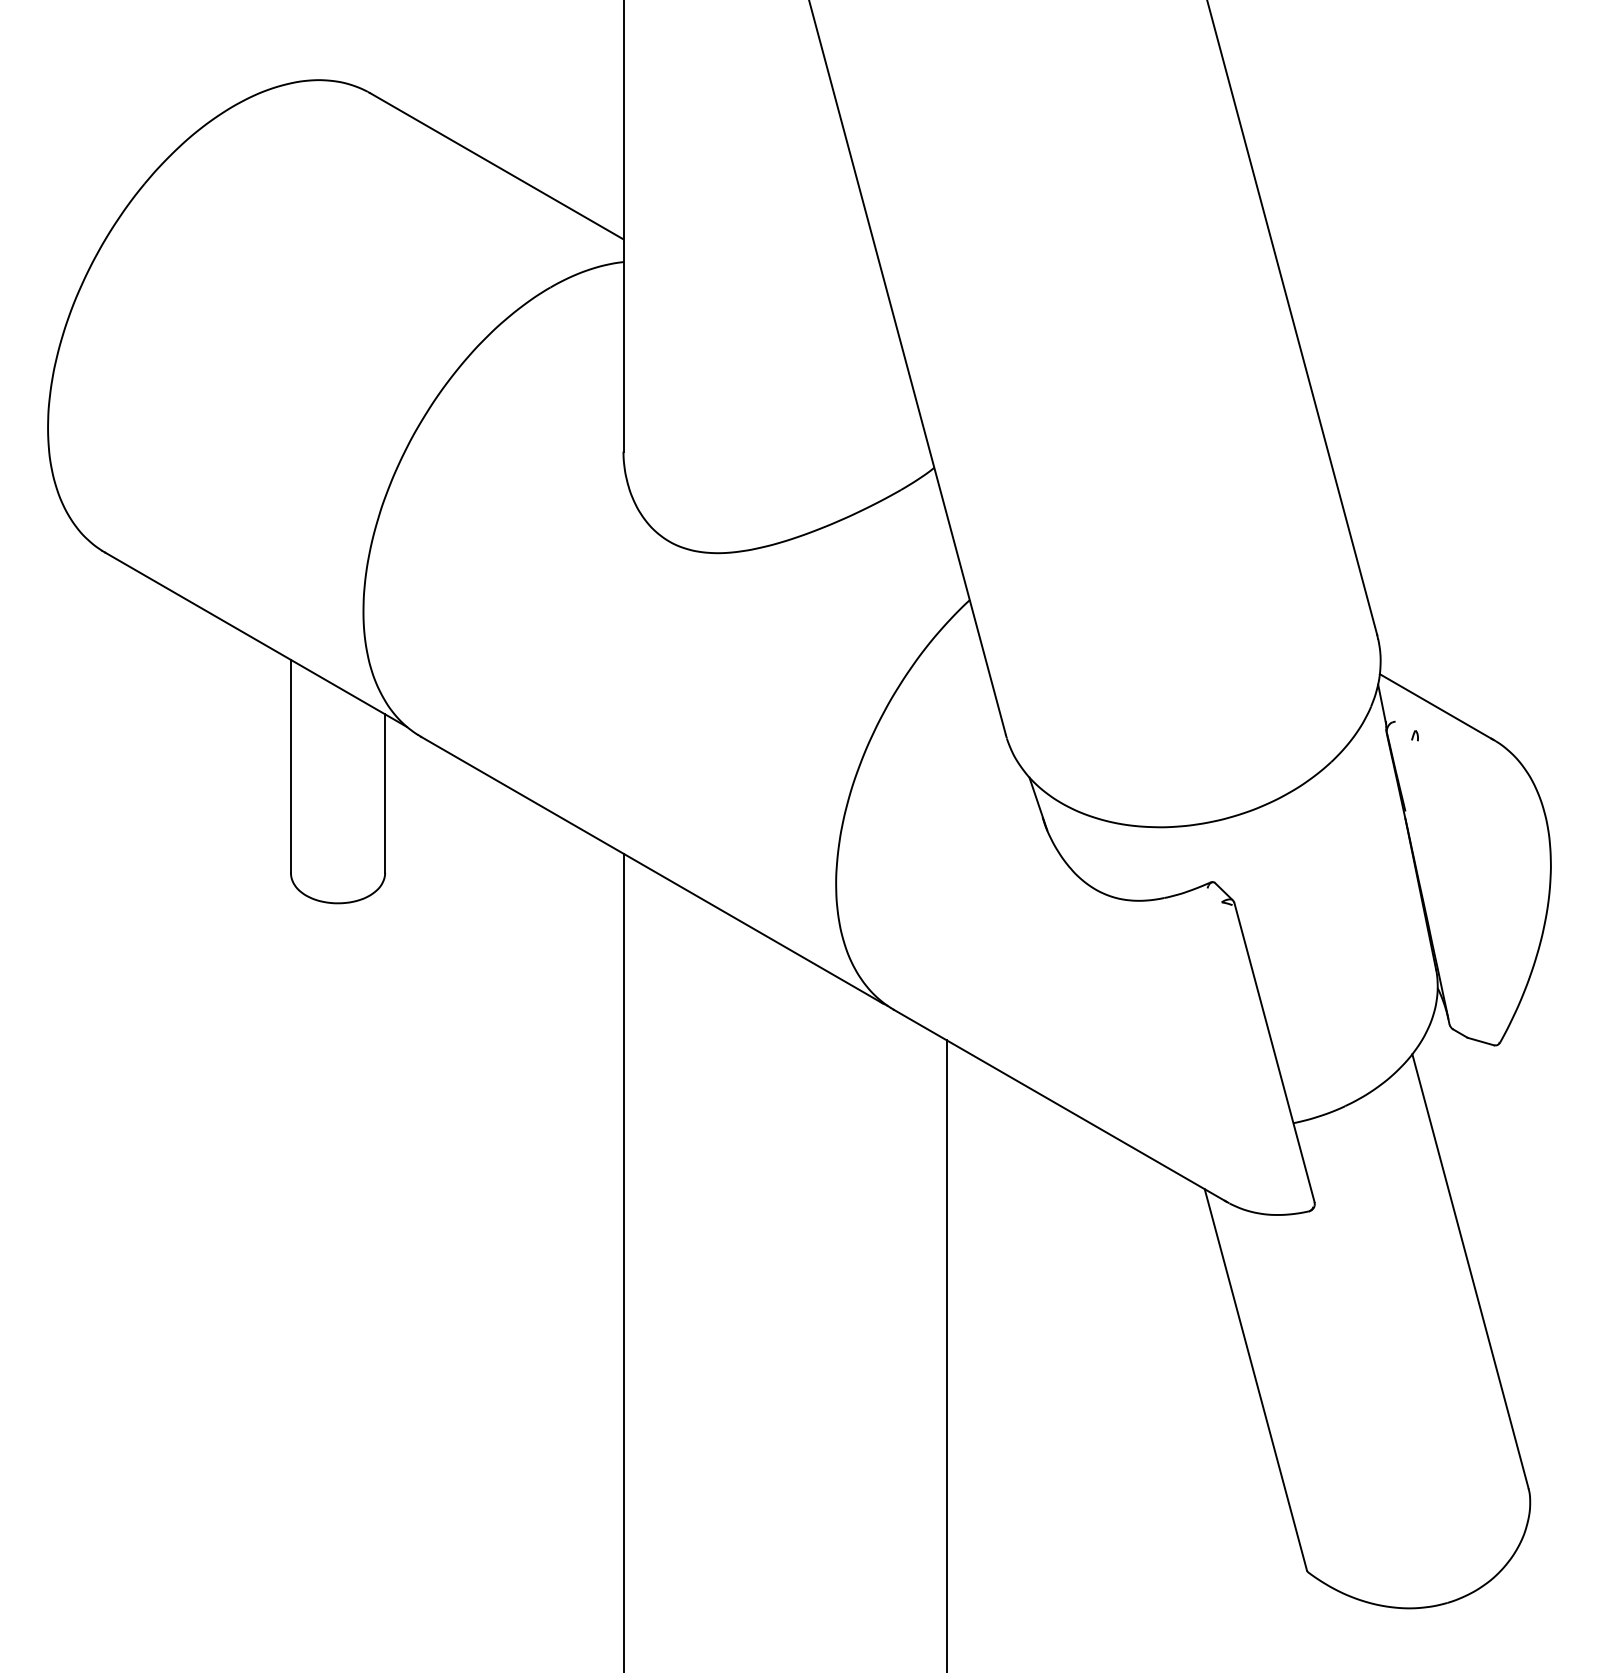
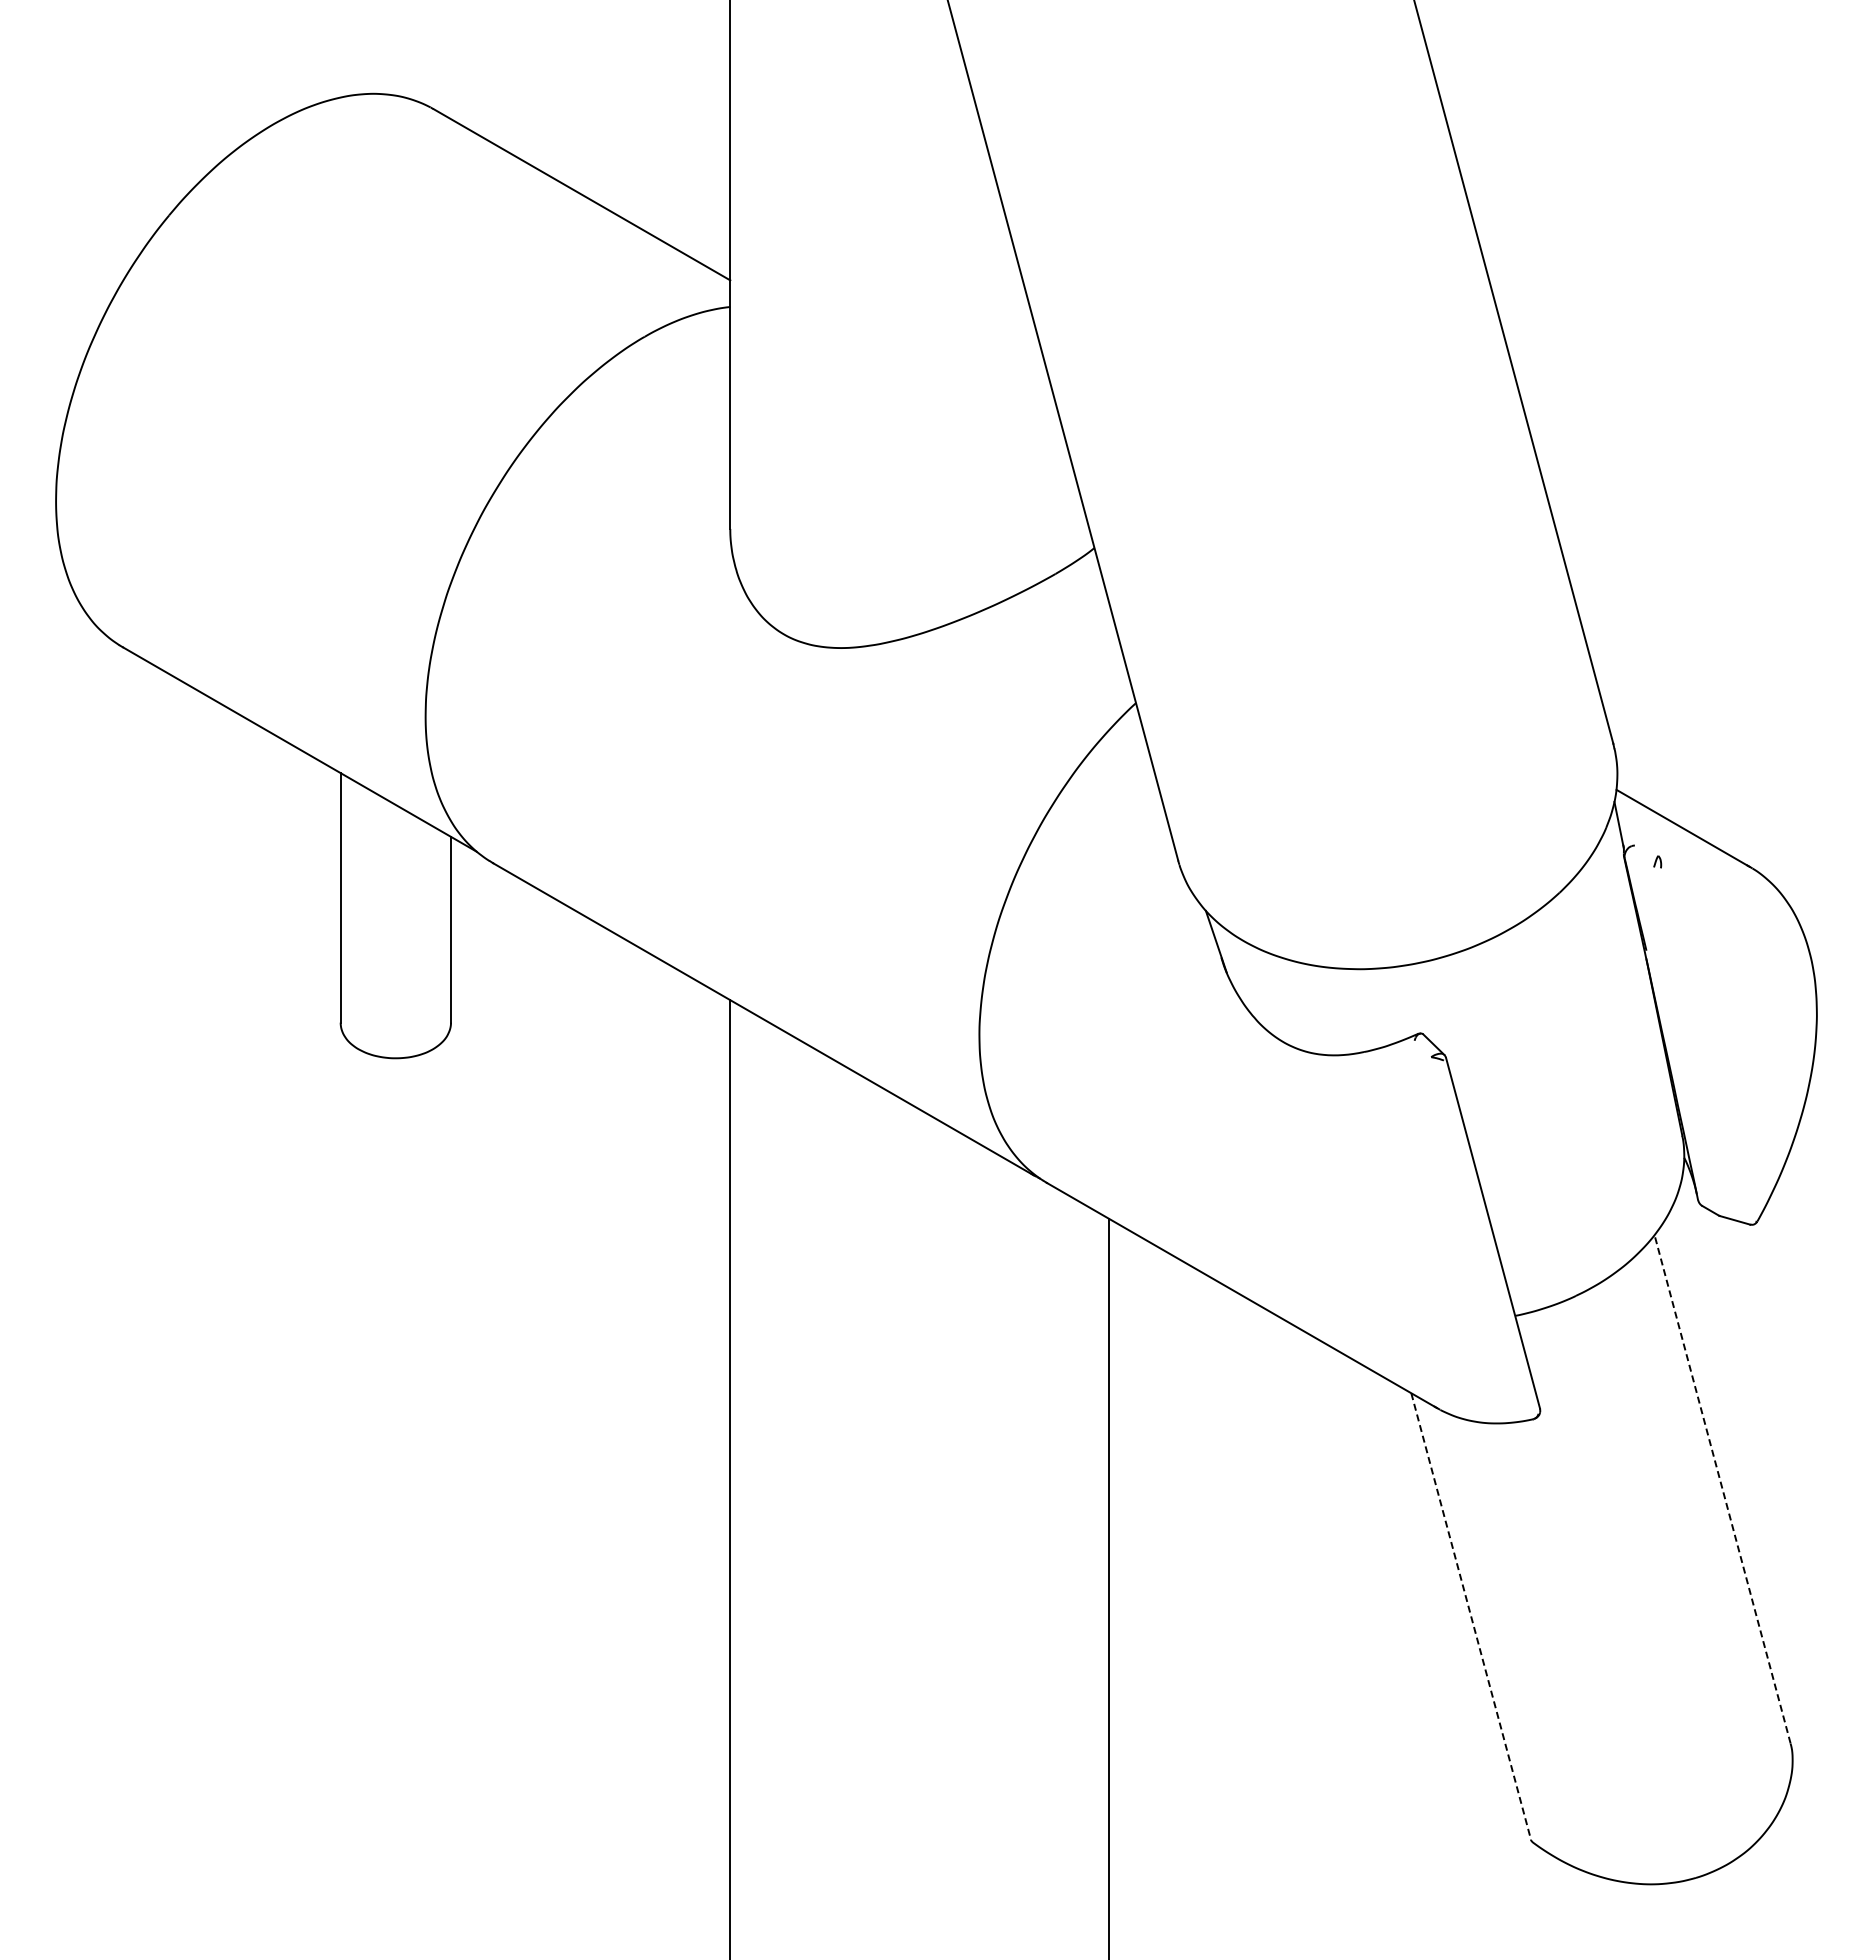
line: (1470, 1270) -> (1722, 1488), solid -> dashed
line: (1256, 1379) -> (1471, 1616), solid -> dashed

